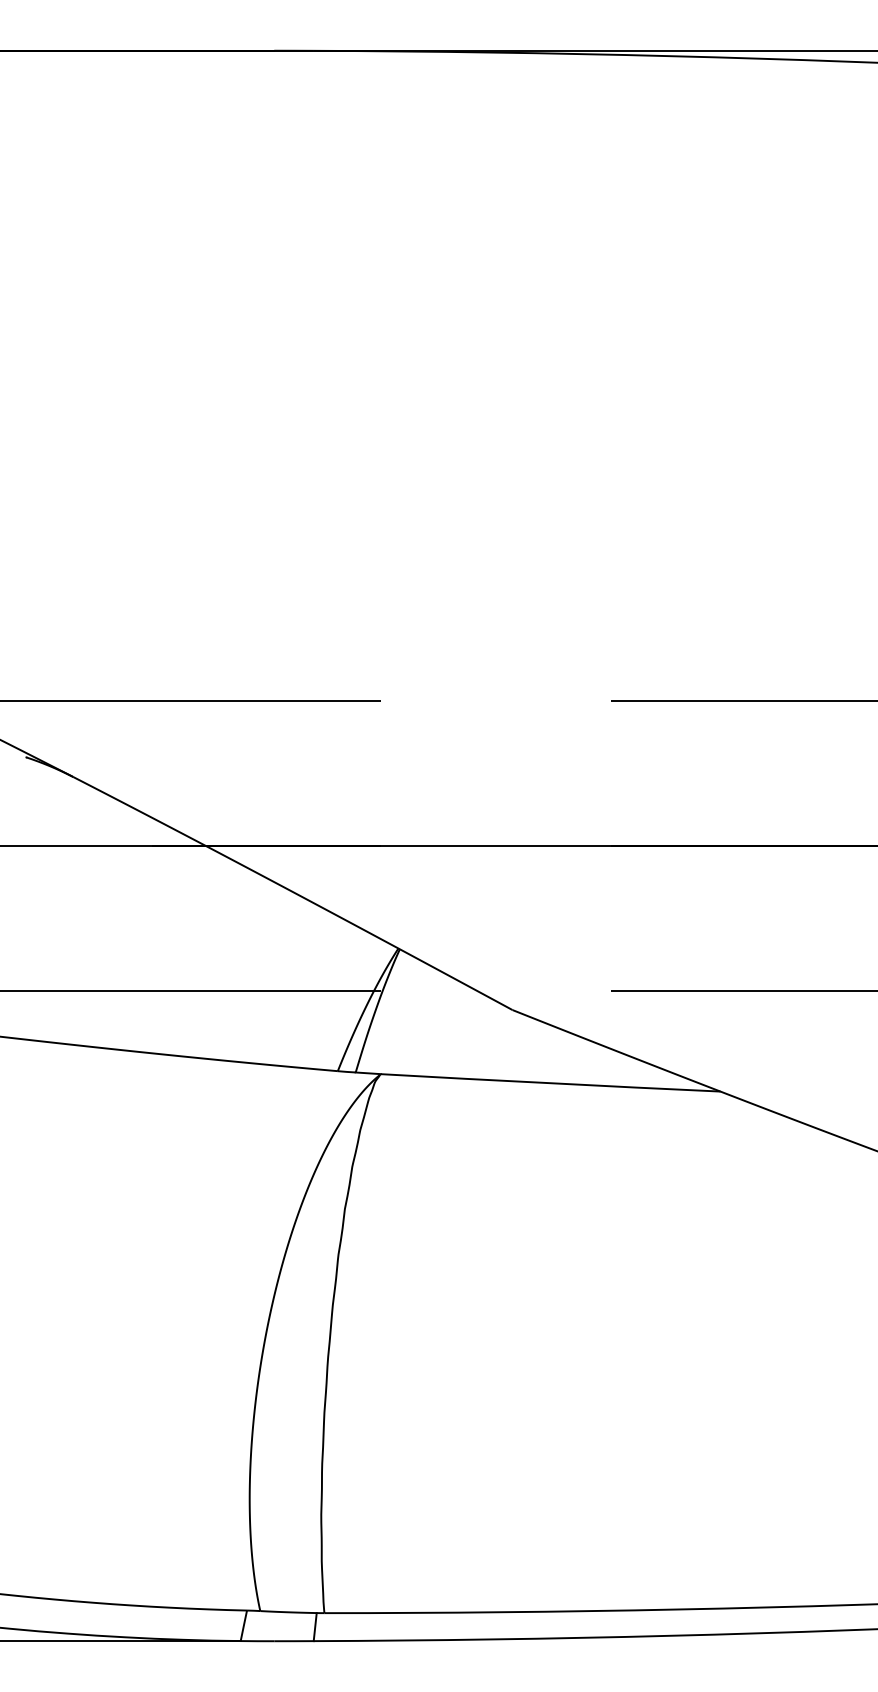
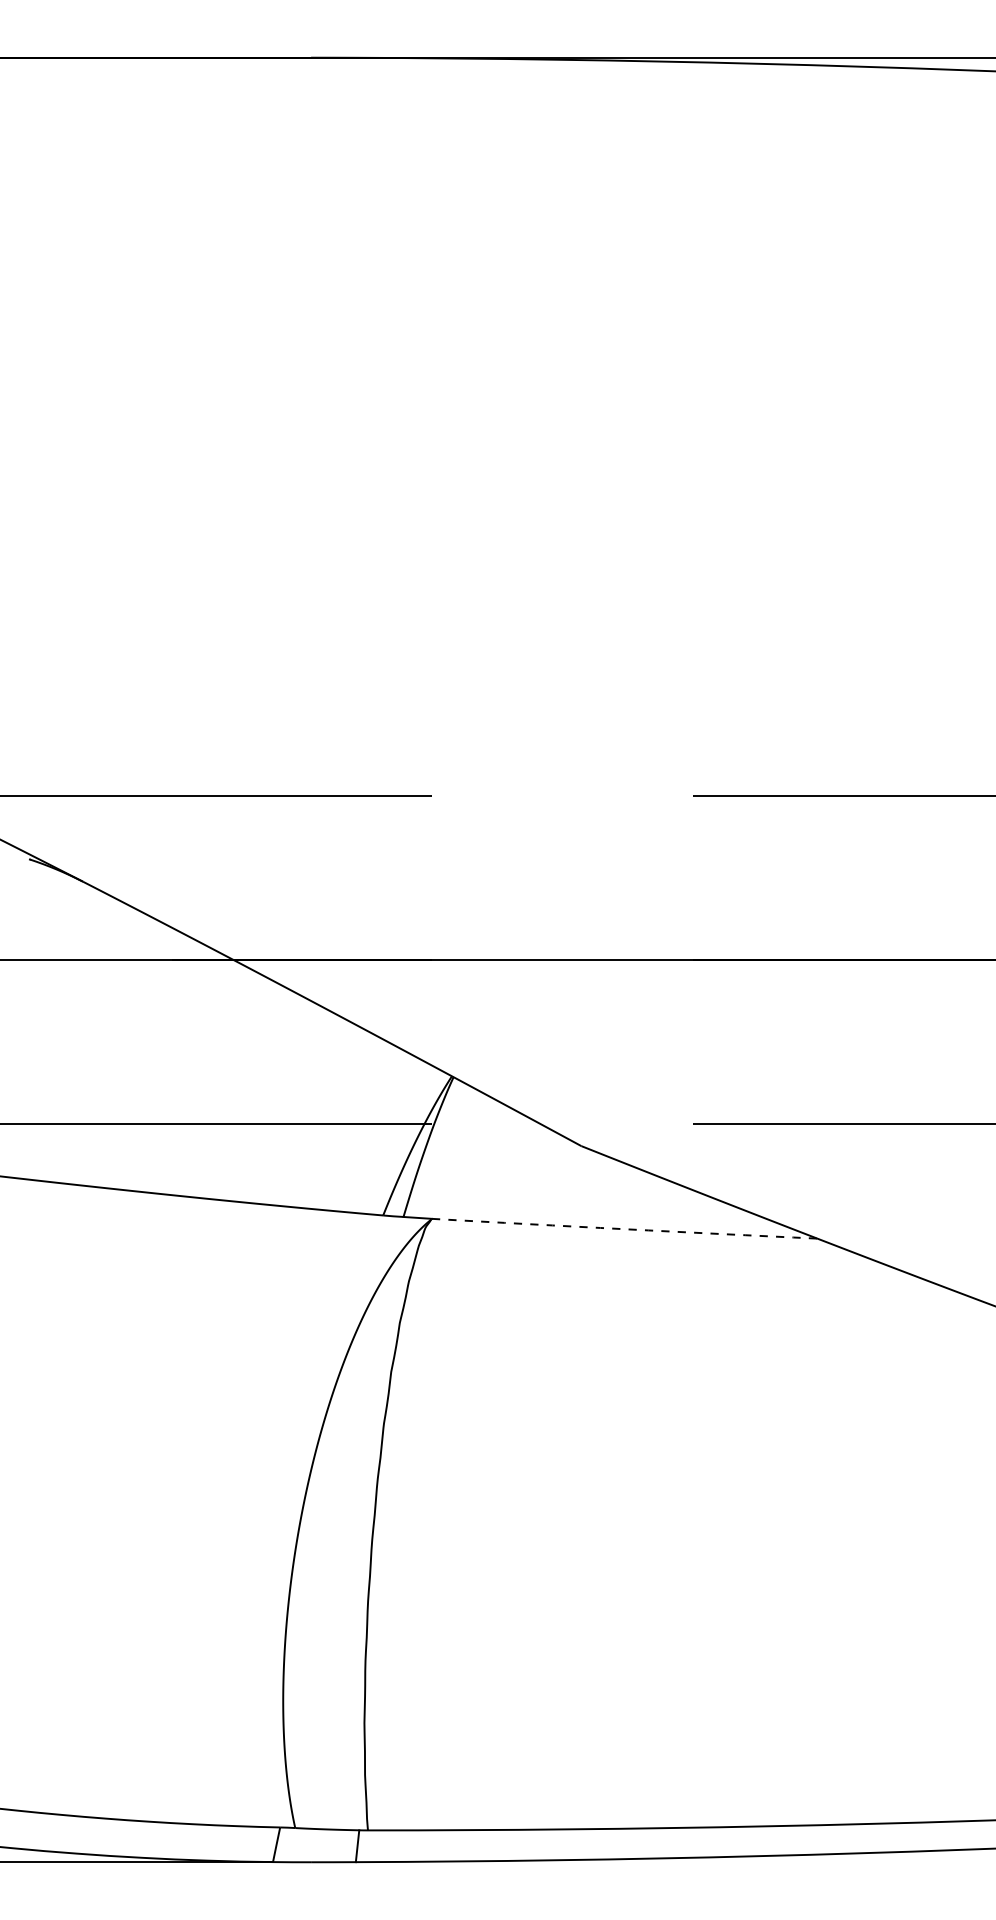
arc: (550, 1083) -> (624, 1229), solid -> dashed

